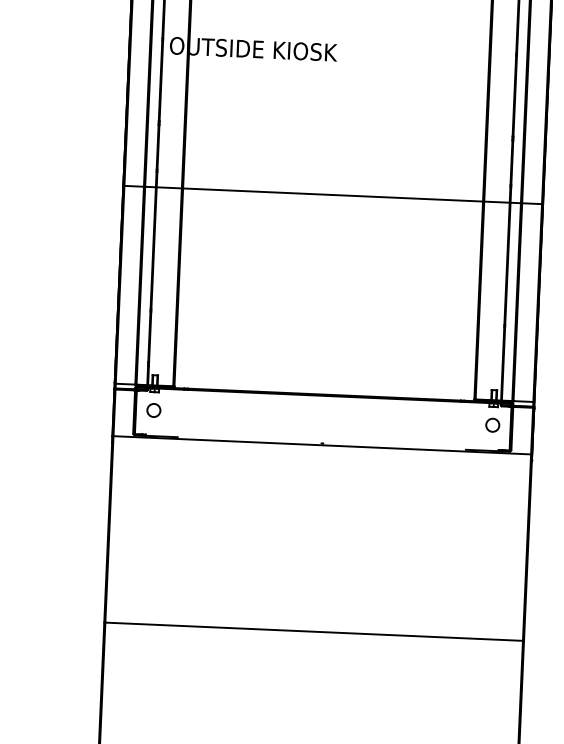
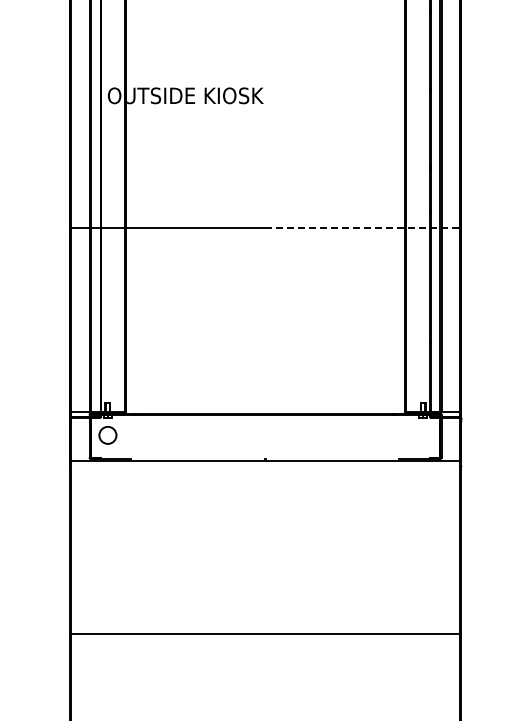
line: (437, 199) -> (362, 227), solid -> dashed
circle: (153, 410) -> (107, 435), size x1.4
circle: (493, 425) -> (423, 435), removed

